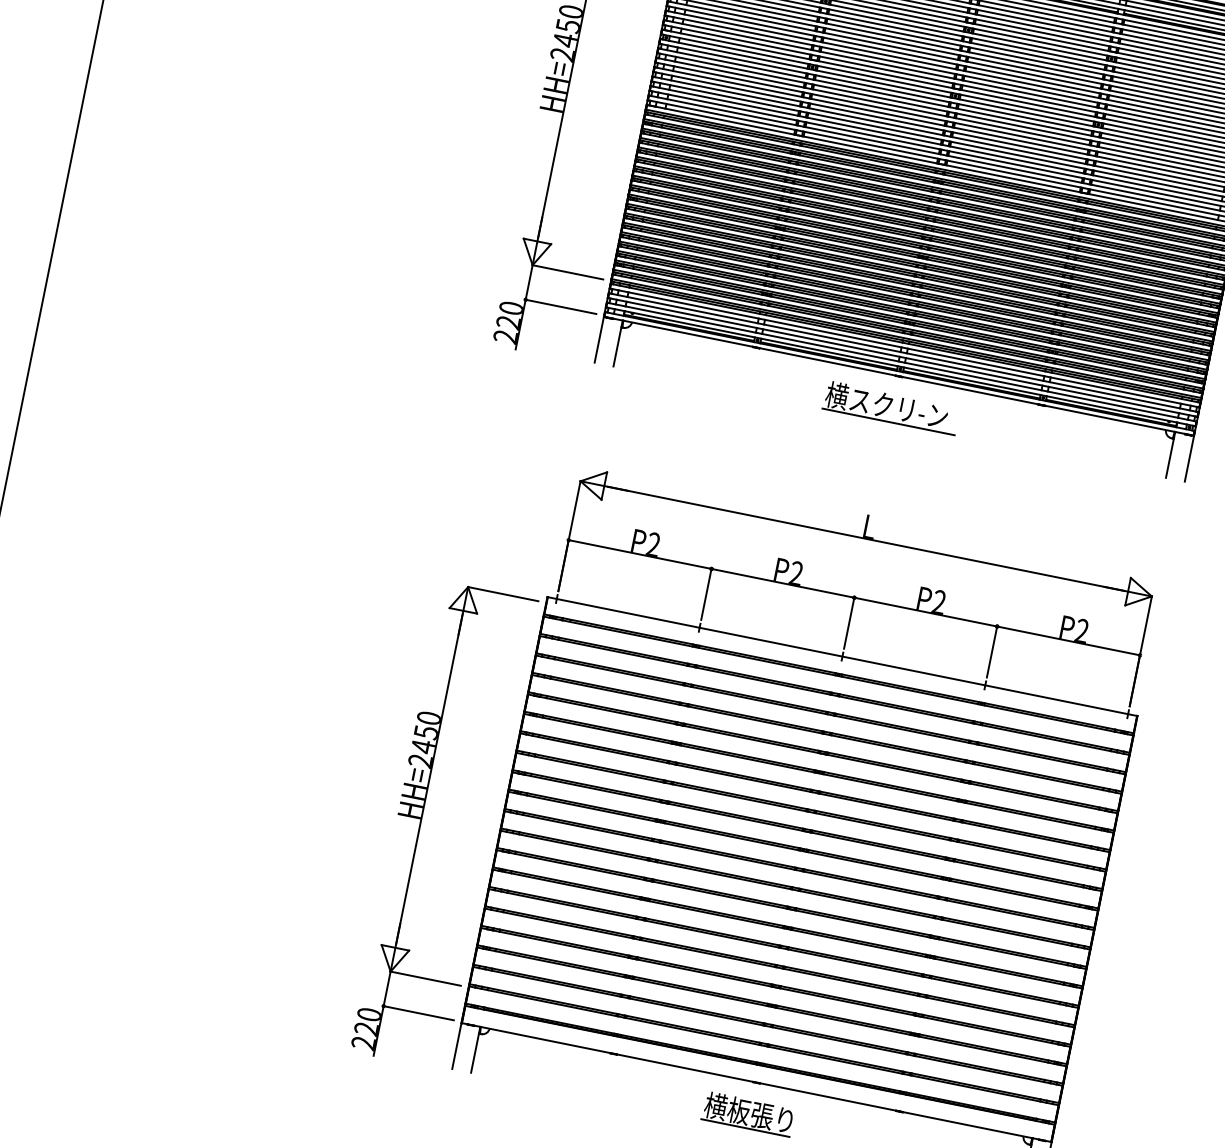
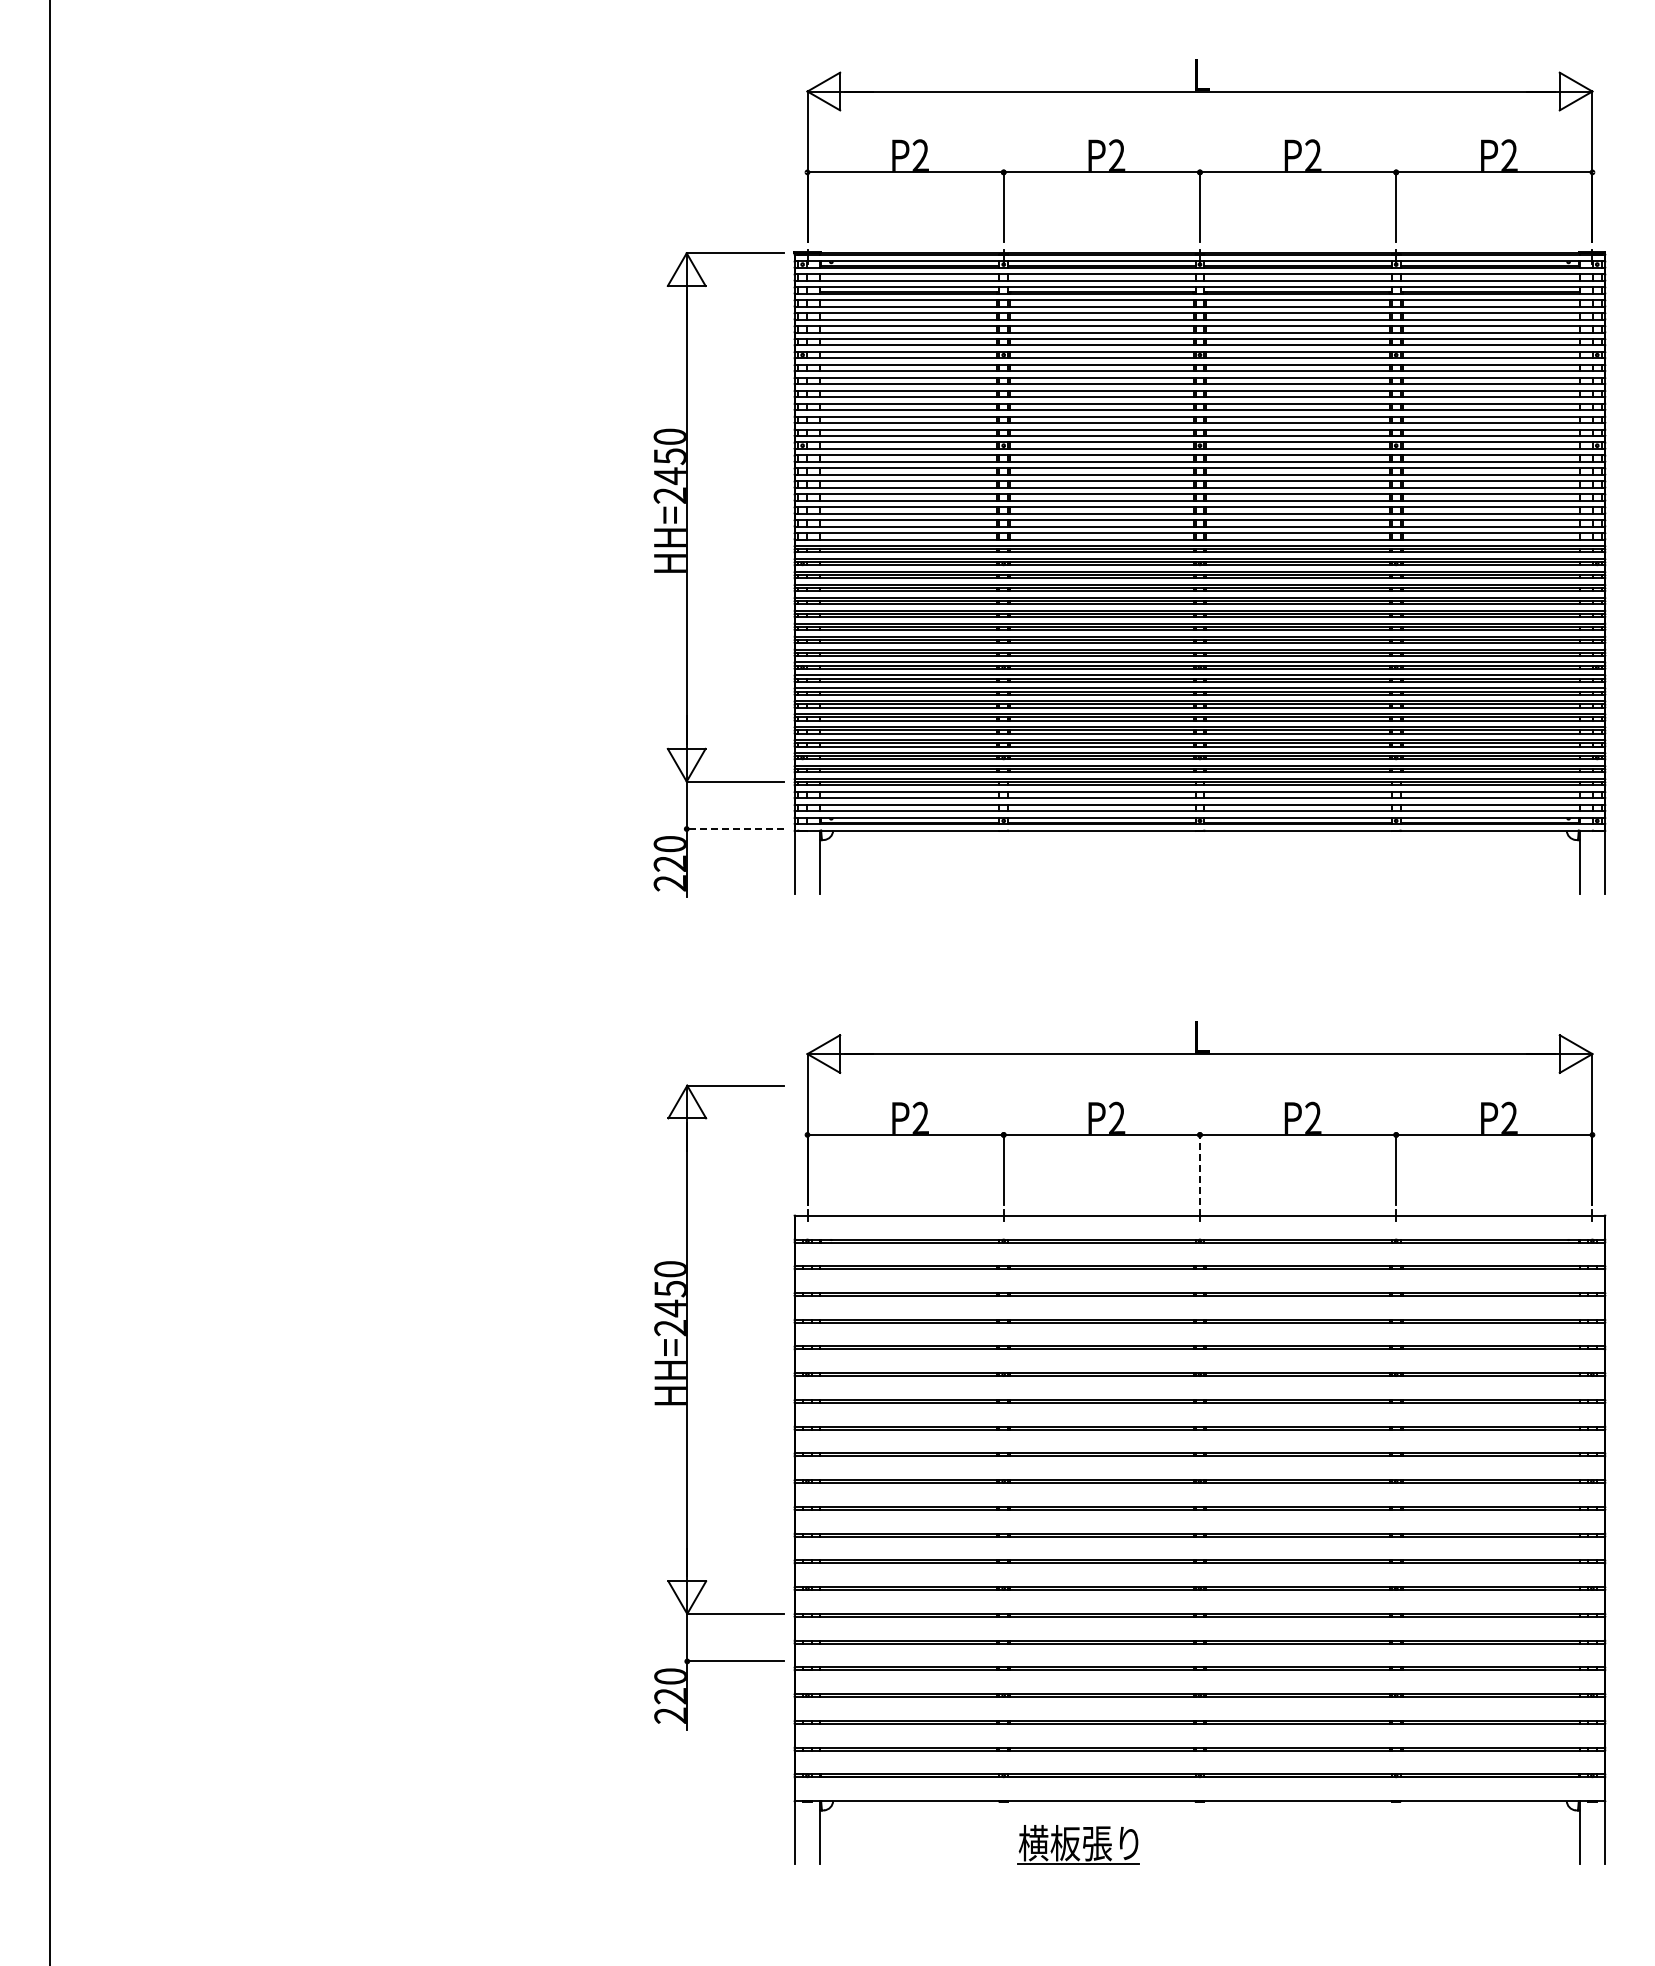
line: (561, 307) -> (735, 829), solid -> dashed
part: (891, 407) -> (1198, 874), removed
line: (848, 622) -> (1199, 1169), solid -> dashed
part: (421, 821) -> (687, 1407), moved
part: (748, 1113) -> (1078, 1844), moved

